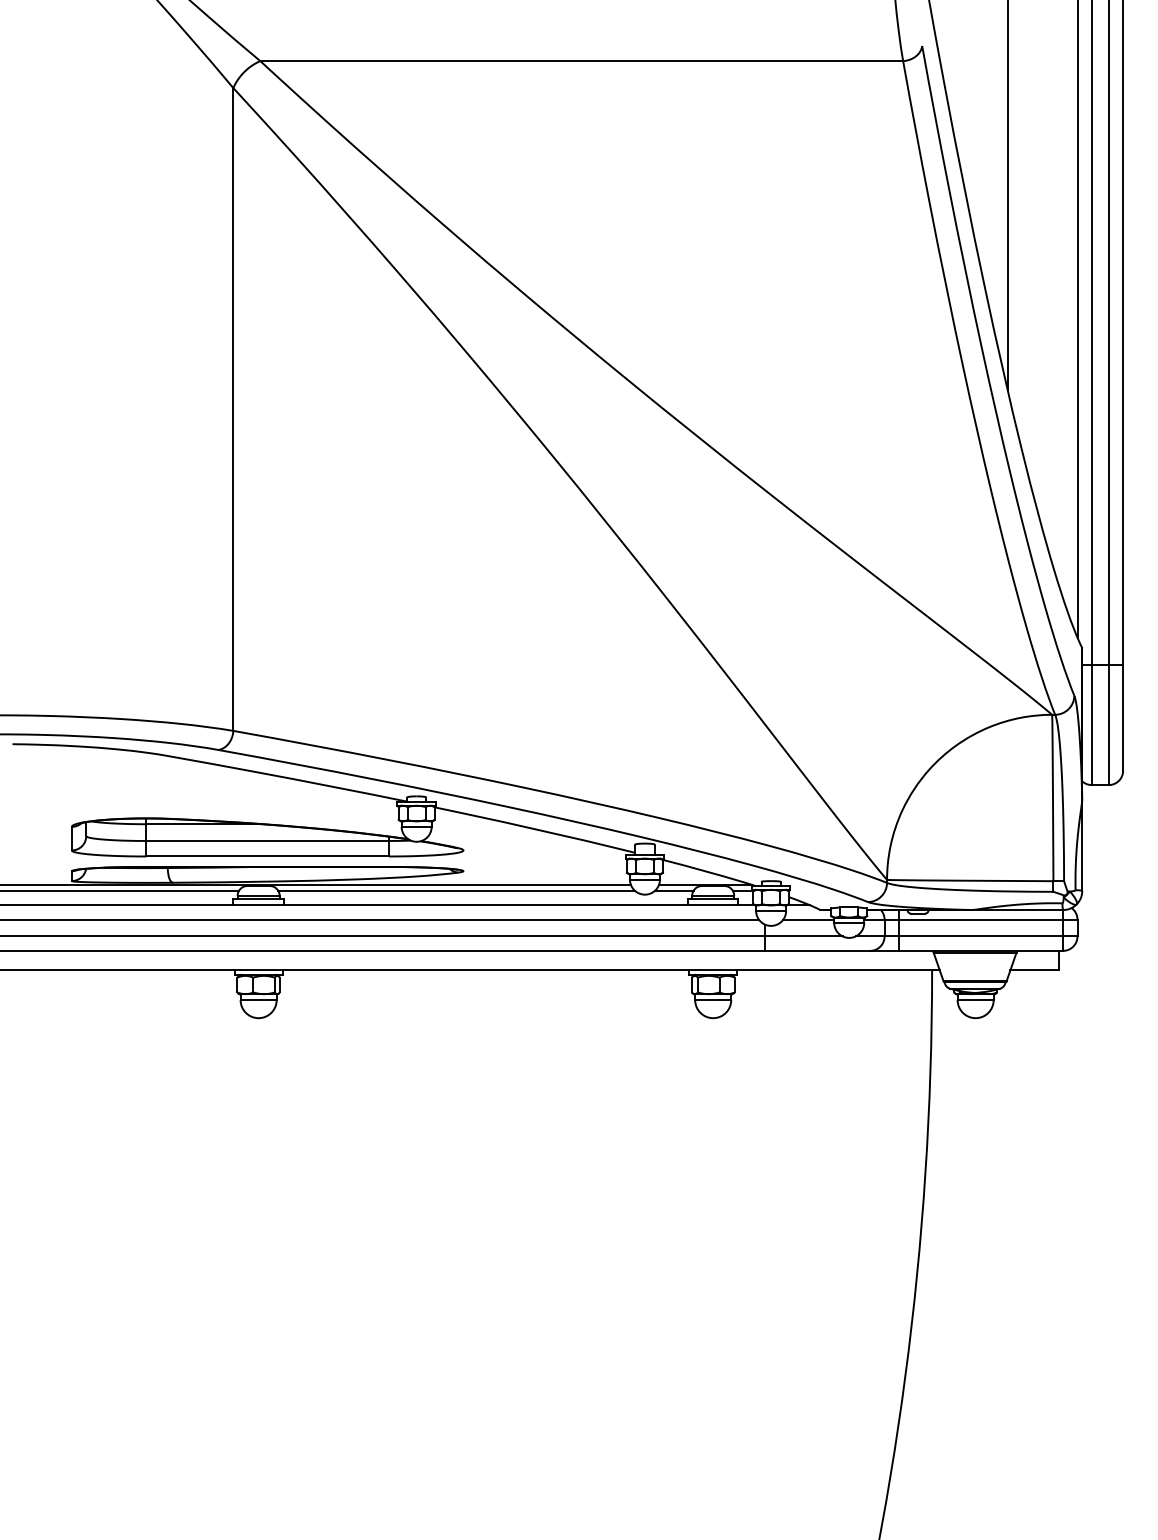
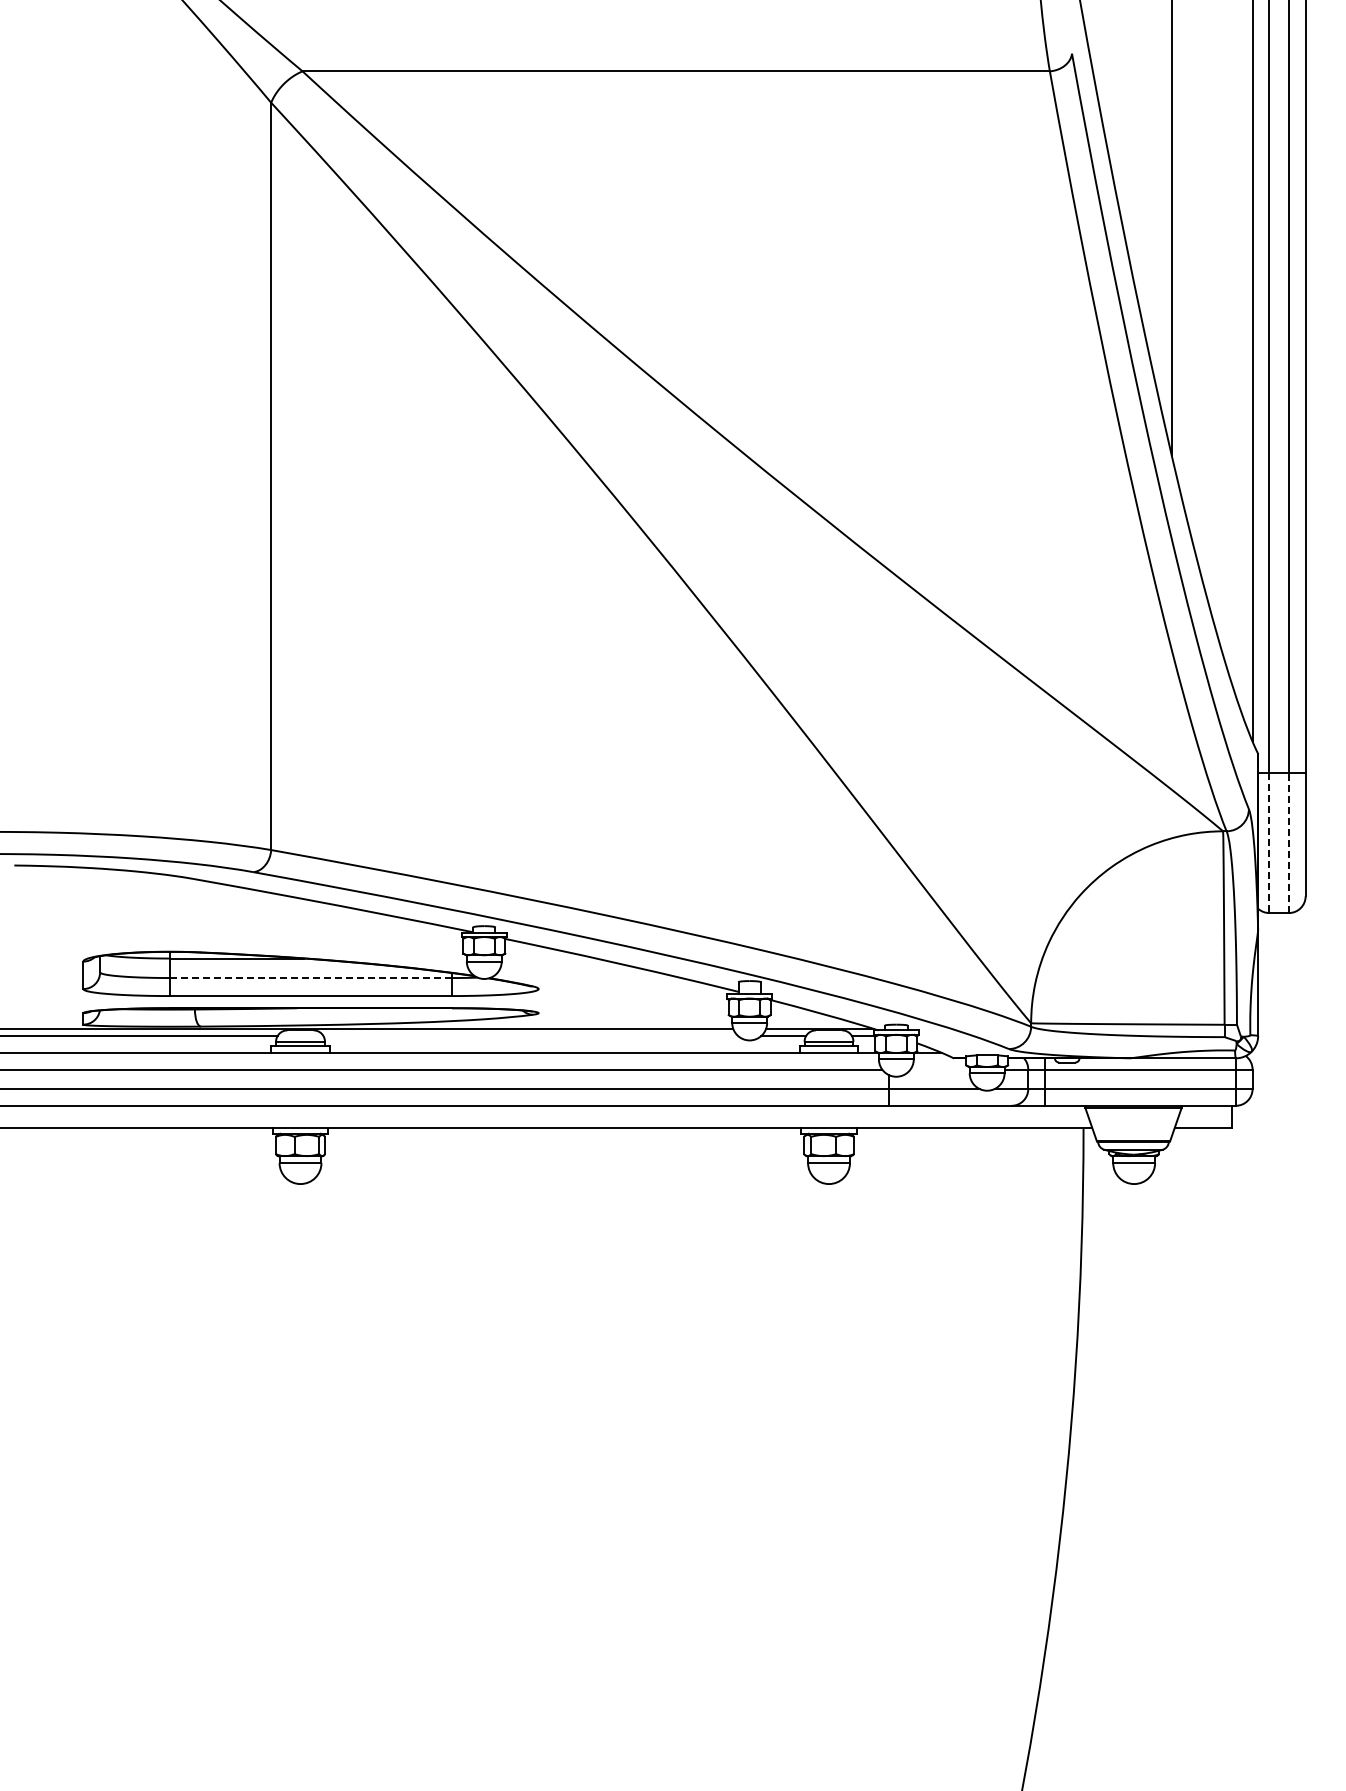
line: (1092, 725) -> (1269, 843), solid -> dashed
line: (1108, 725) -> (1288, 843), solid -> dashed
line: (267, 841) -> (310, 978), solid -> dashed
line: (456, 890) -> (530, 1035), removed
line: (808, 919) -> (939, 1069), removed

